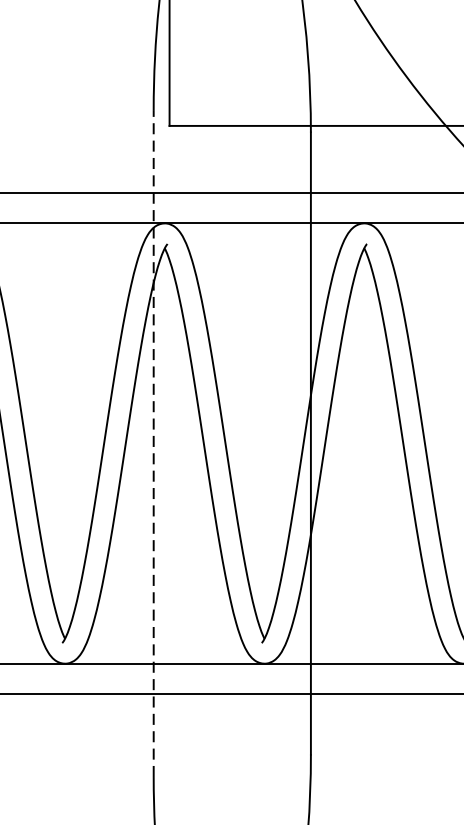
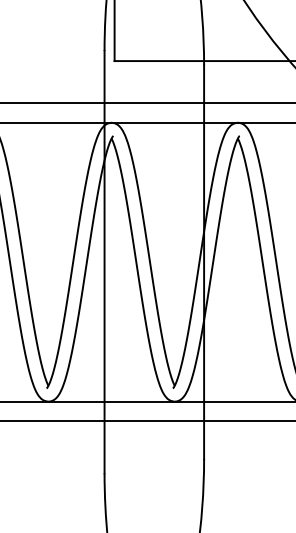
line: (153, 442) -> (104, 261), dashed -> solid

